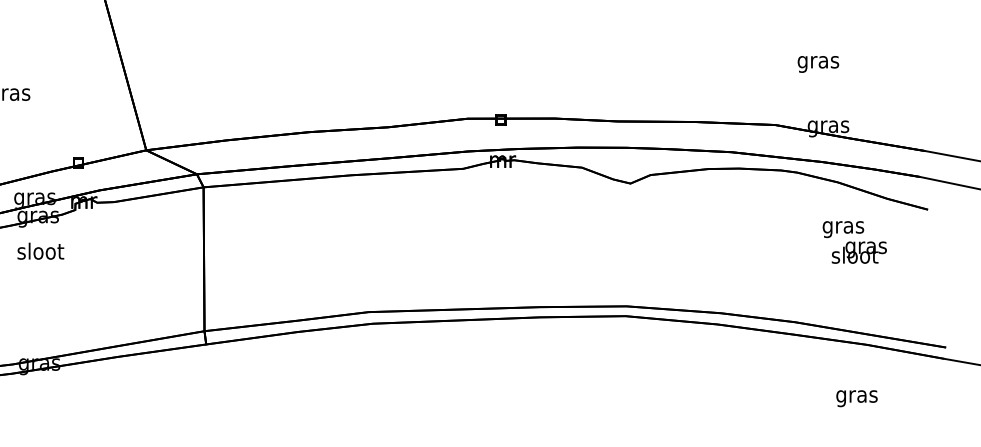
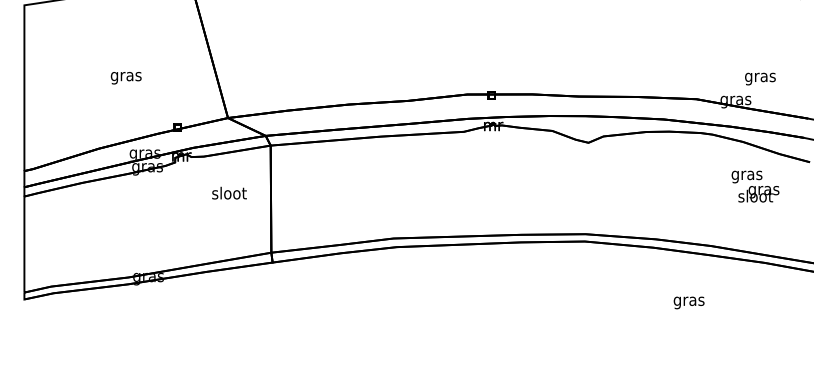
text: (818, 63) -> (760, 78), moved
text: (40, 250) -> (229, 192), moved
text: (856, 398) -> (688, 302), moved

